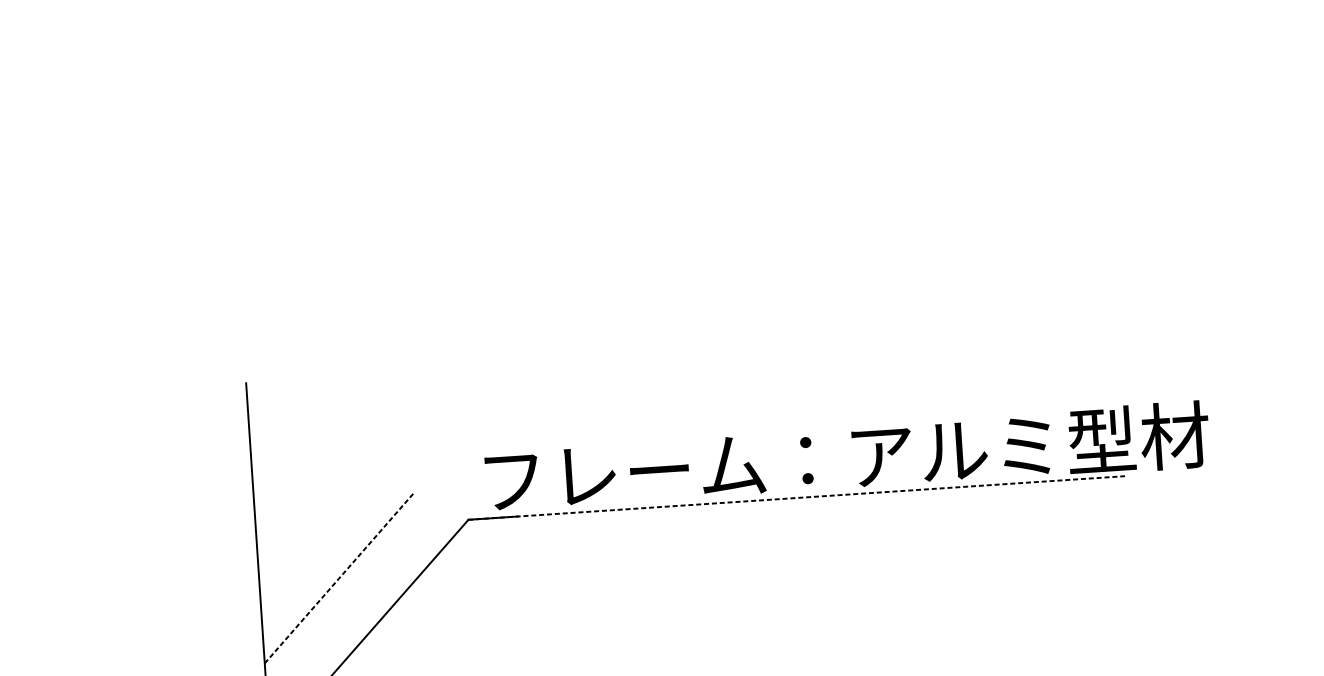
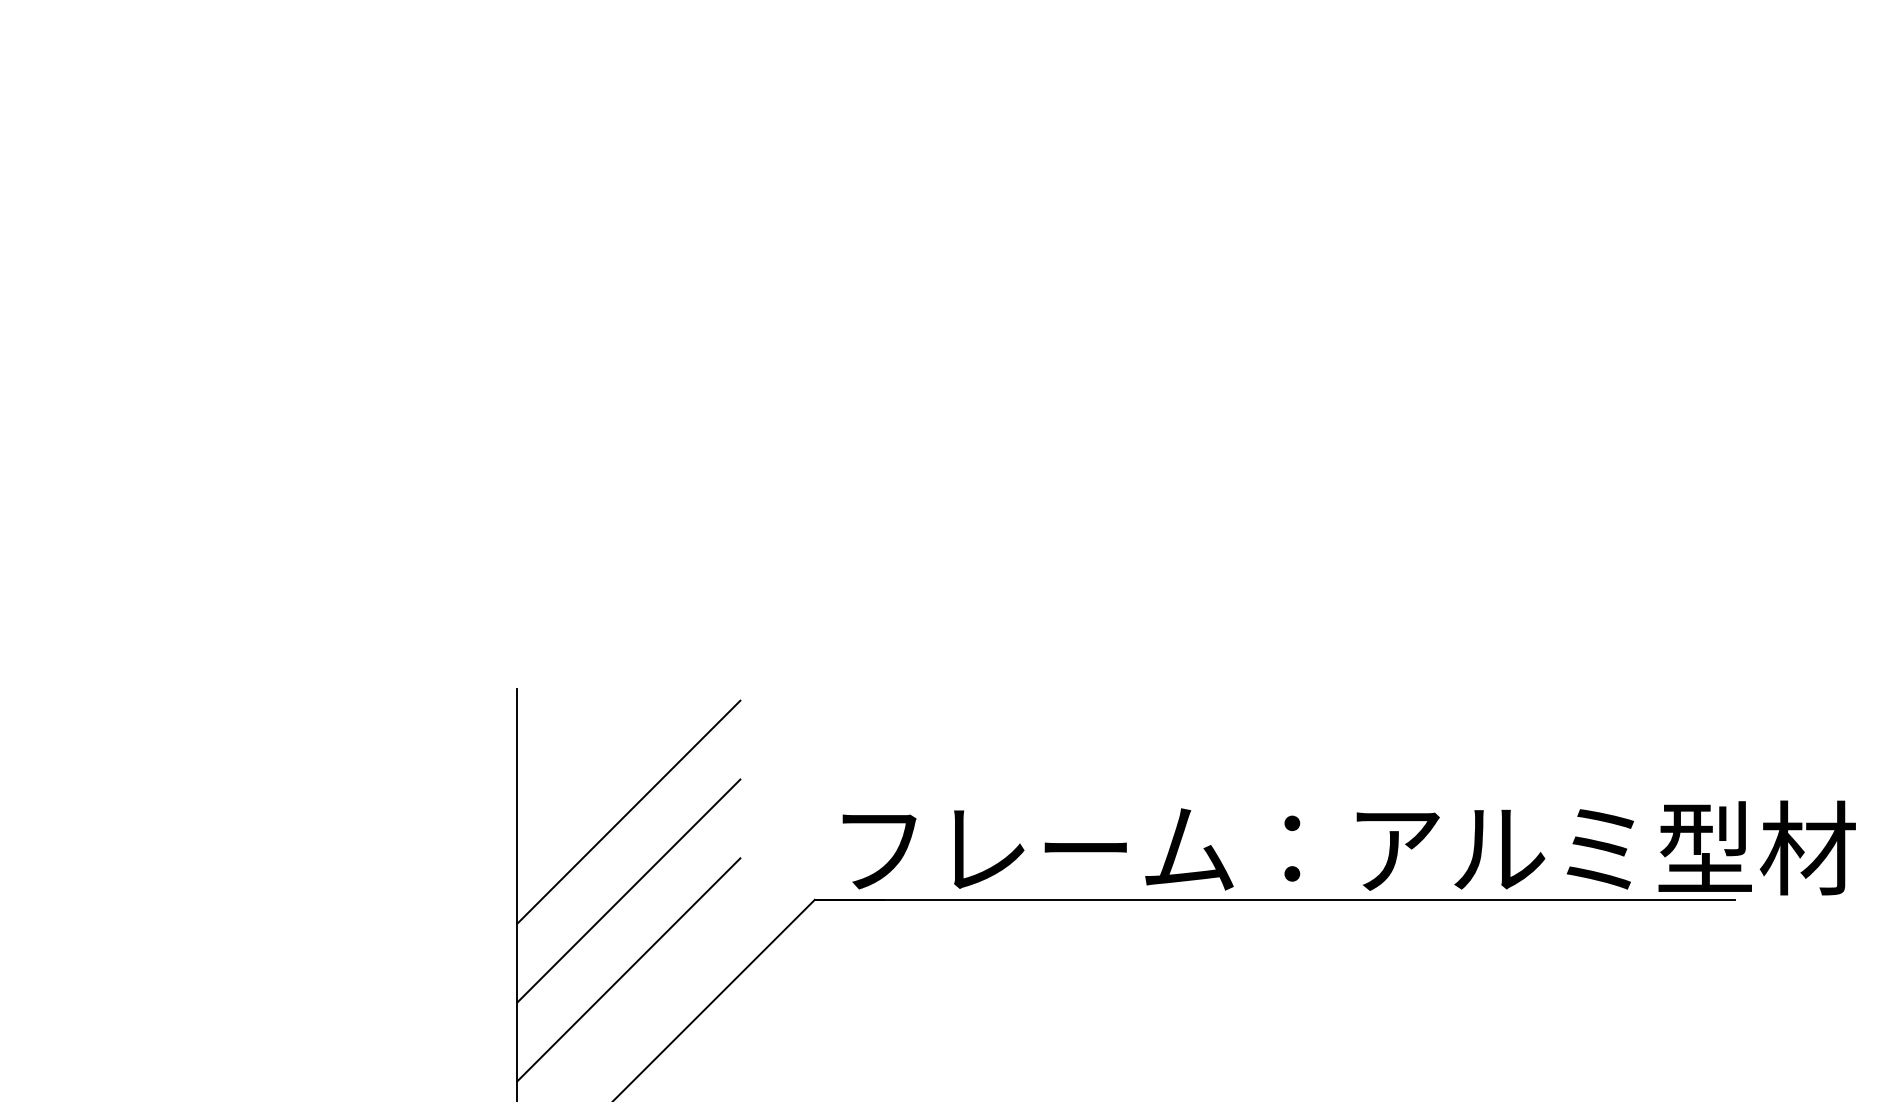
line: (331, 465) -> (628, 811), added
line: (796, 497) -> (1274, 899), dashed -> solid
line: (335, 521) -> (628, 890), added
line: (338, 578) -> (628, 969), dashed -> solid

